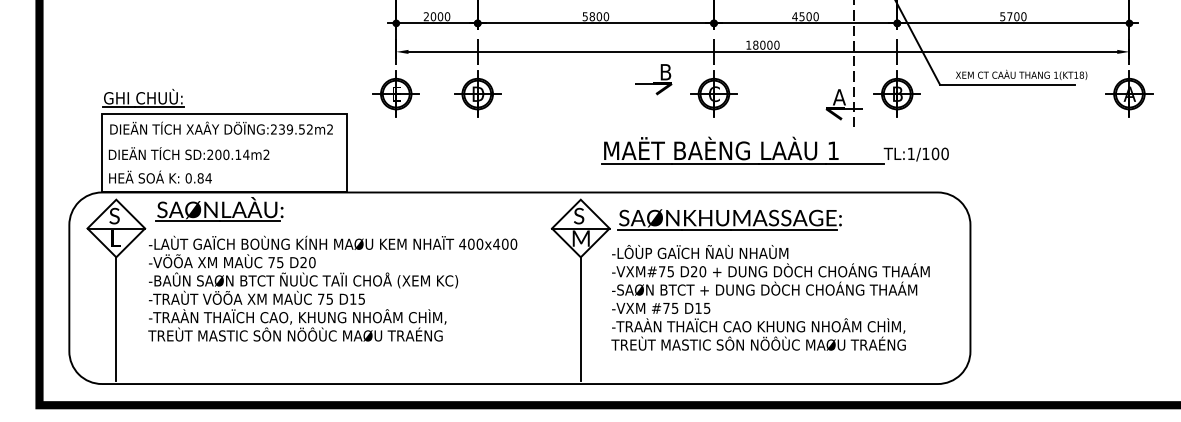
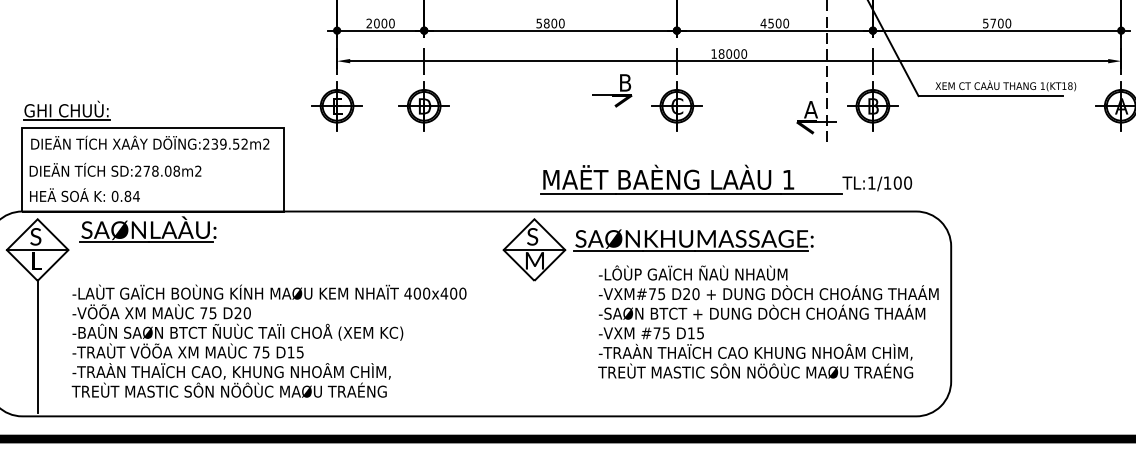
part: (774, 150) -> (725, 179), moved
text: (232, 154) -> (161, 170), SD:200.14m2 -> SD:278.08m2
text: (332, 288) -> (268, 340), moved
text: (770, 297) -> (768, 321), moved
line: (580, 319) -> (534, 347), removed

